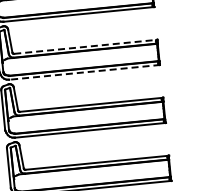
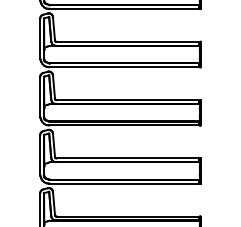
line: (86, 46) -> (129, 41), dashed -> solid
line: (84, 72) -> (124, 67), dashed -> solid

